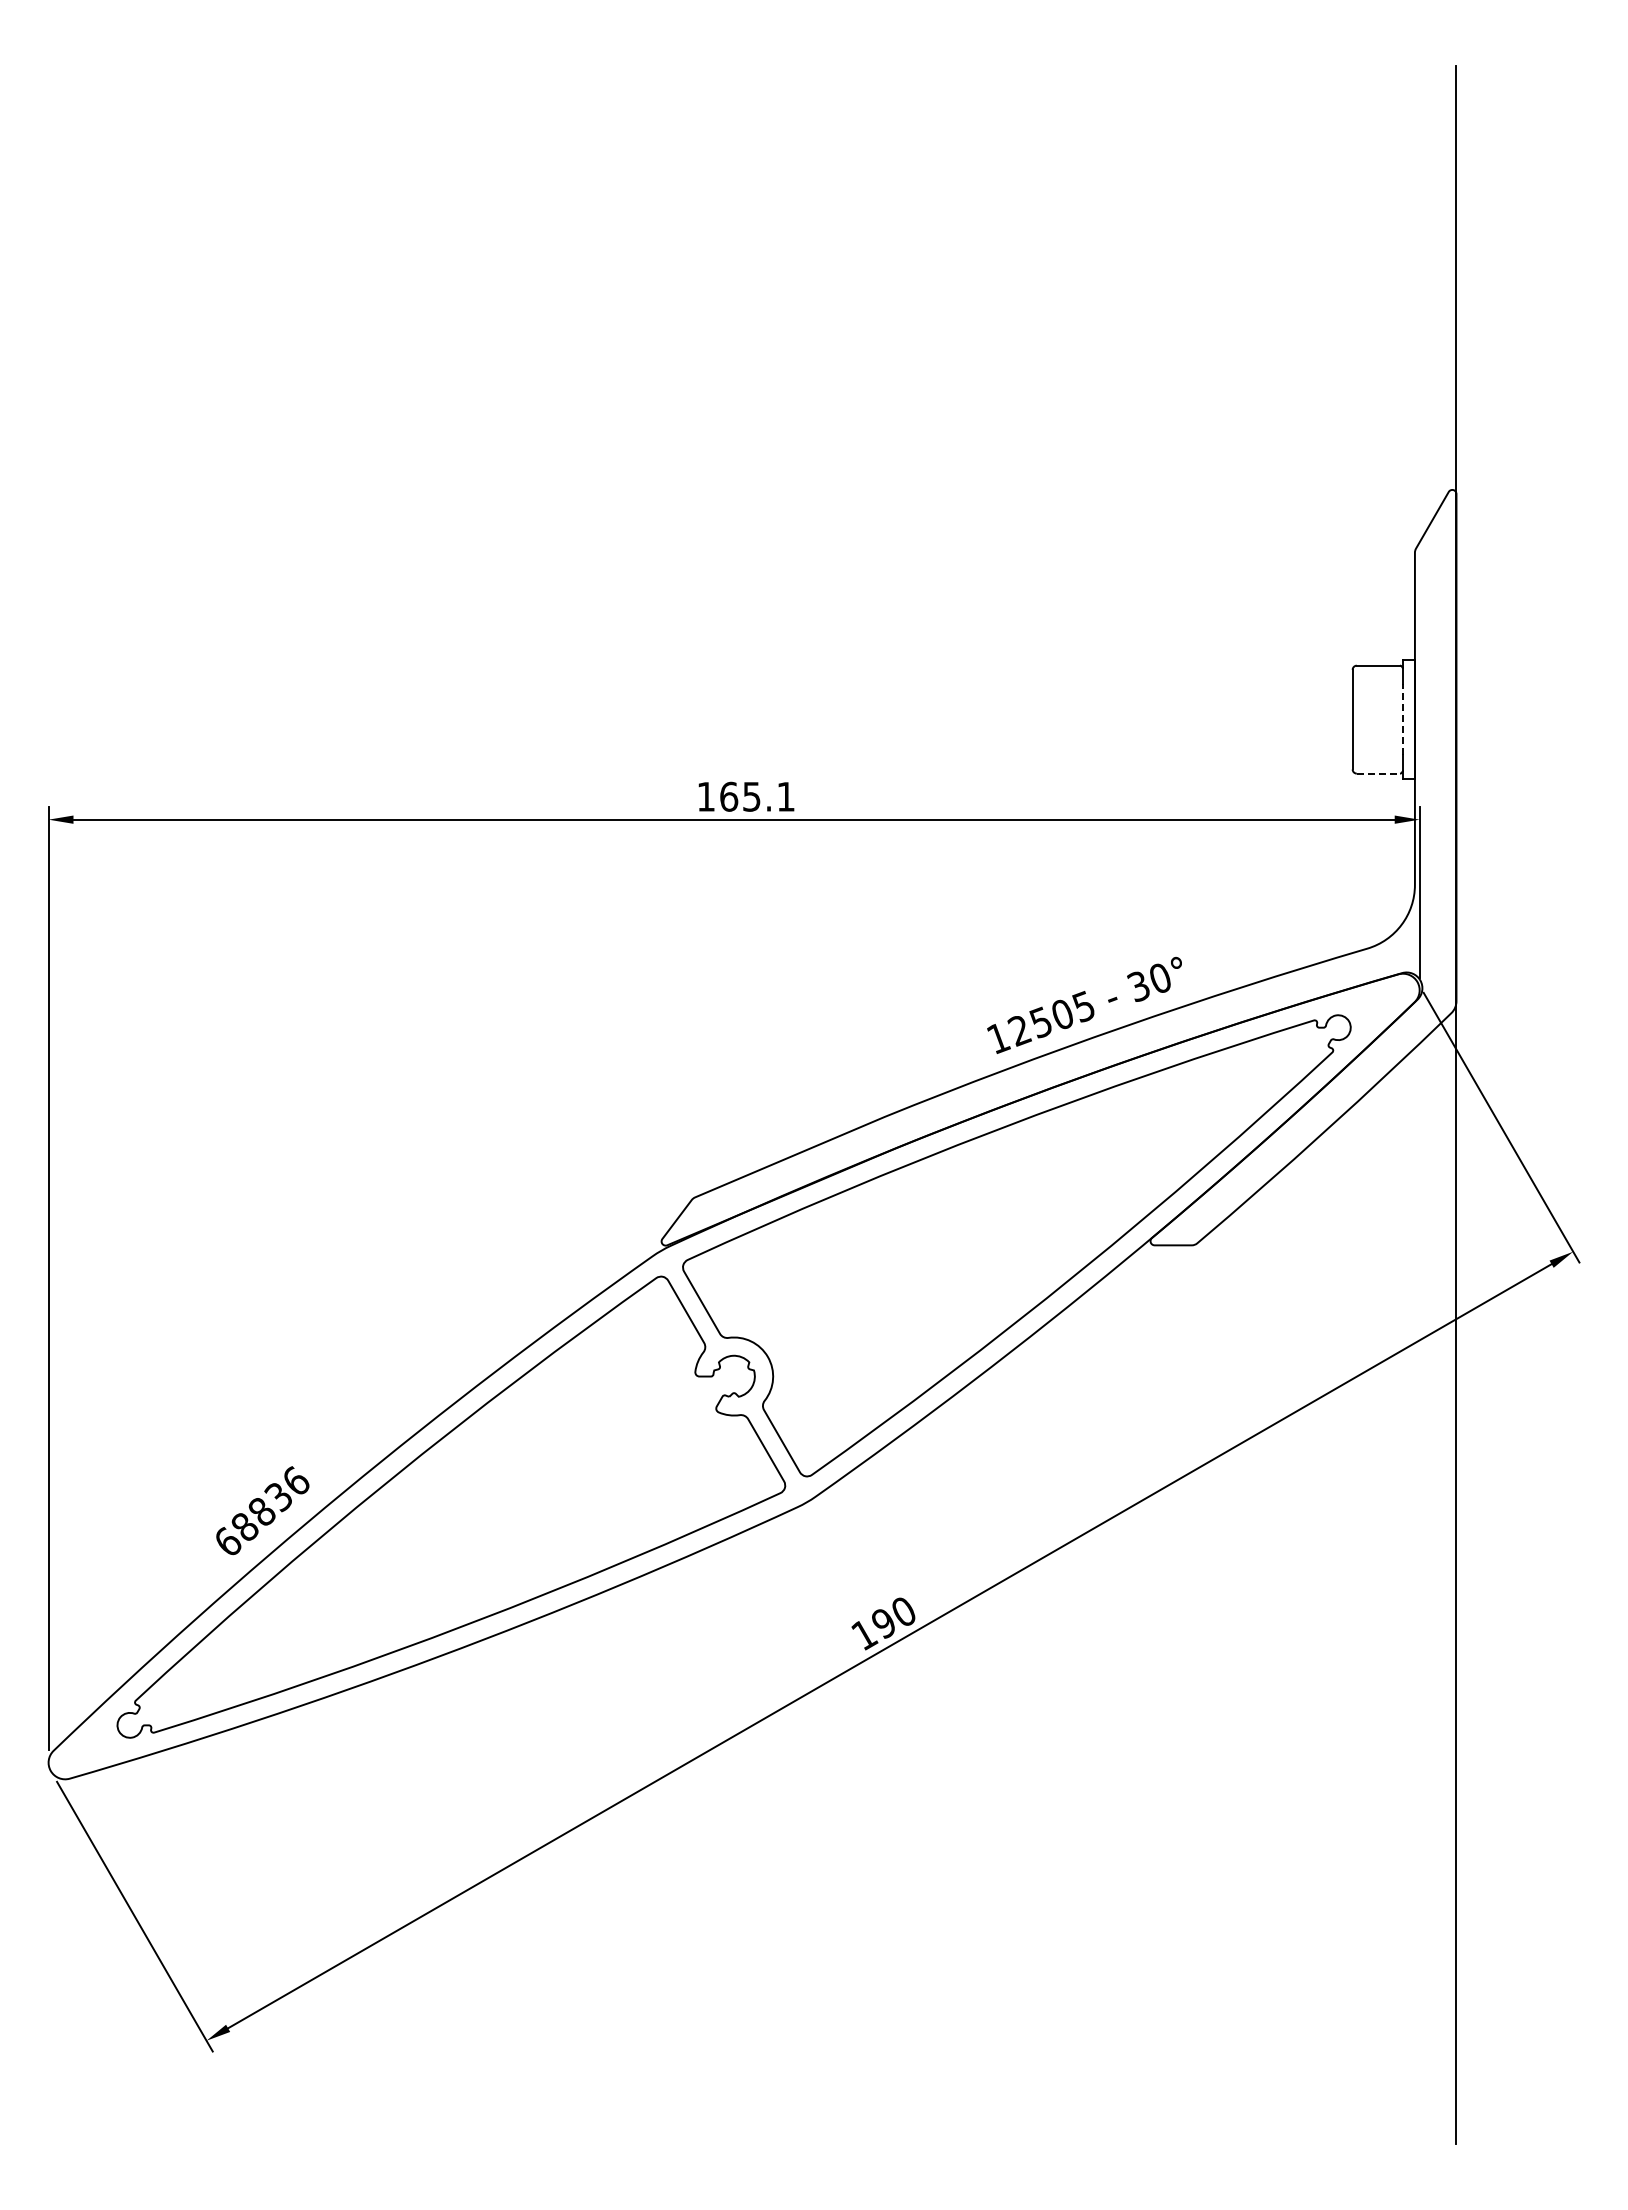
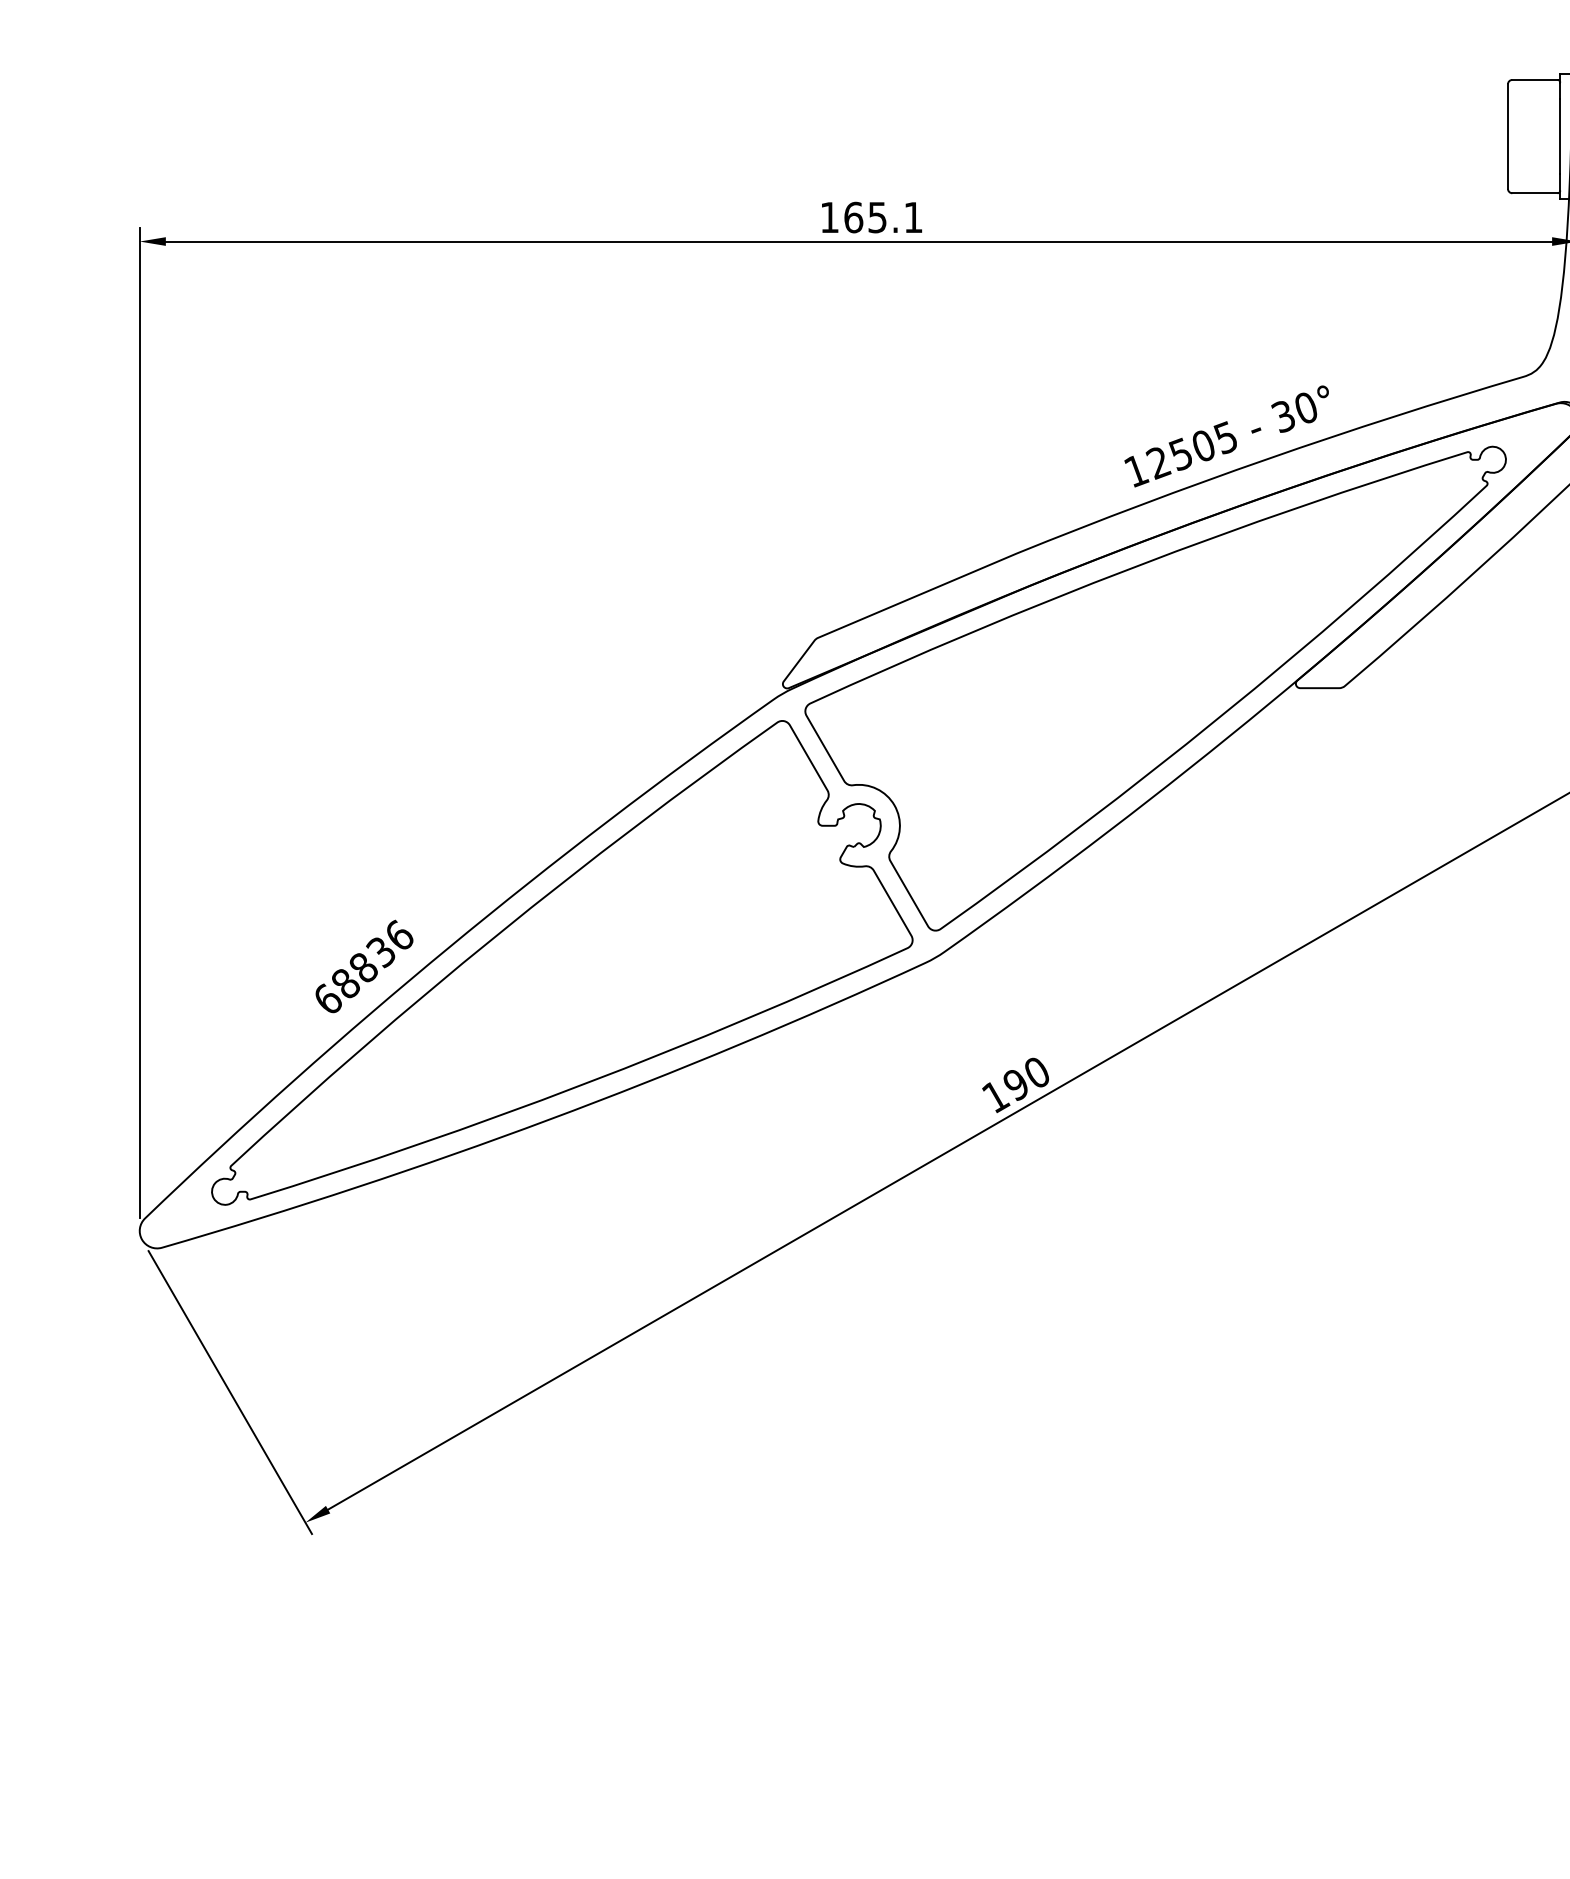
line: (1402, 719) -> (1560, 136), dashed -> solid
line: (1378, 773) -> (1535, 193), dashed -> solid

